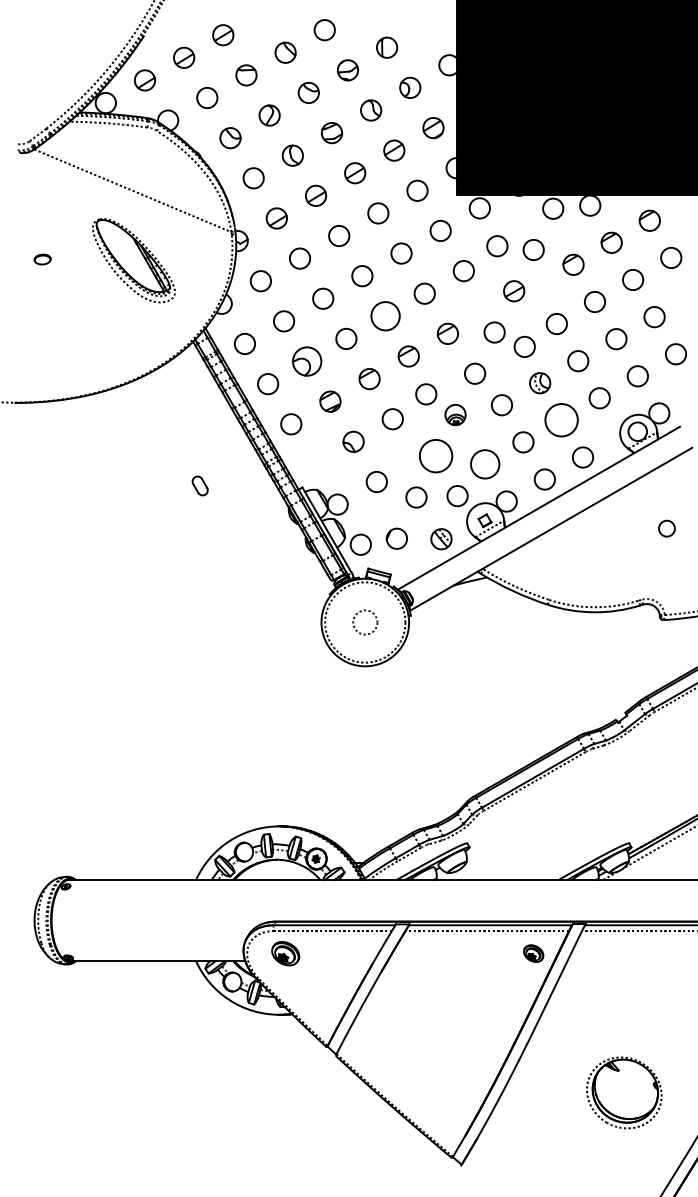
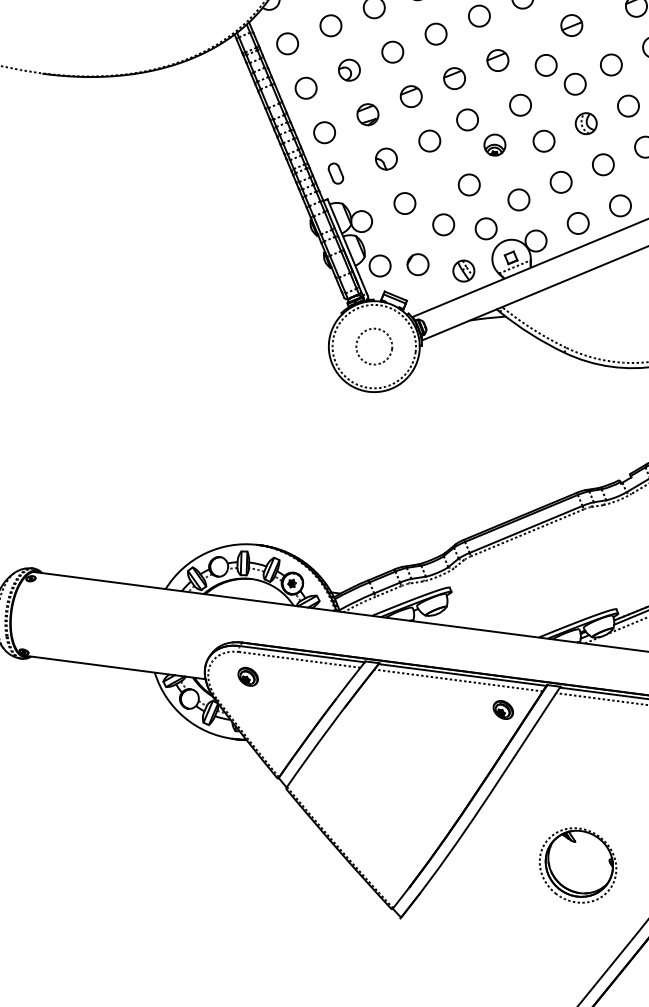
circle: (385, 316) -> (436, 34), size x0.71
part: (307, 361) -> (349, 70), size x0.71
circle: (561, 420) -> (603, 164), size x0.62
circle: (435, 456) -> (468, 185), size x0.62
circle: (485, 464) -> (519, 200), size x0.71
part: (199, 485) -> (335, 173), moved
circle: (365, 622) -> (374, 346), size x1.43
part: (285, 953) -> (247, 676), size x0.71

